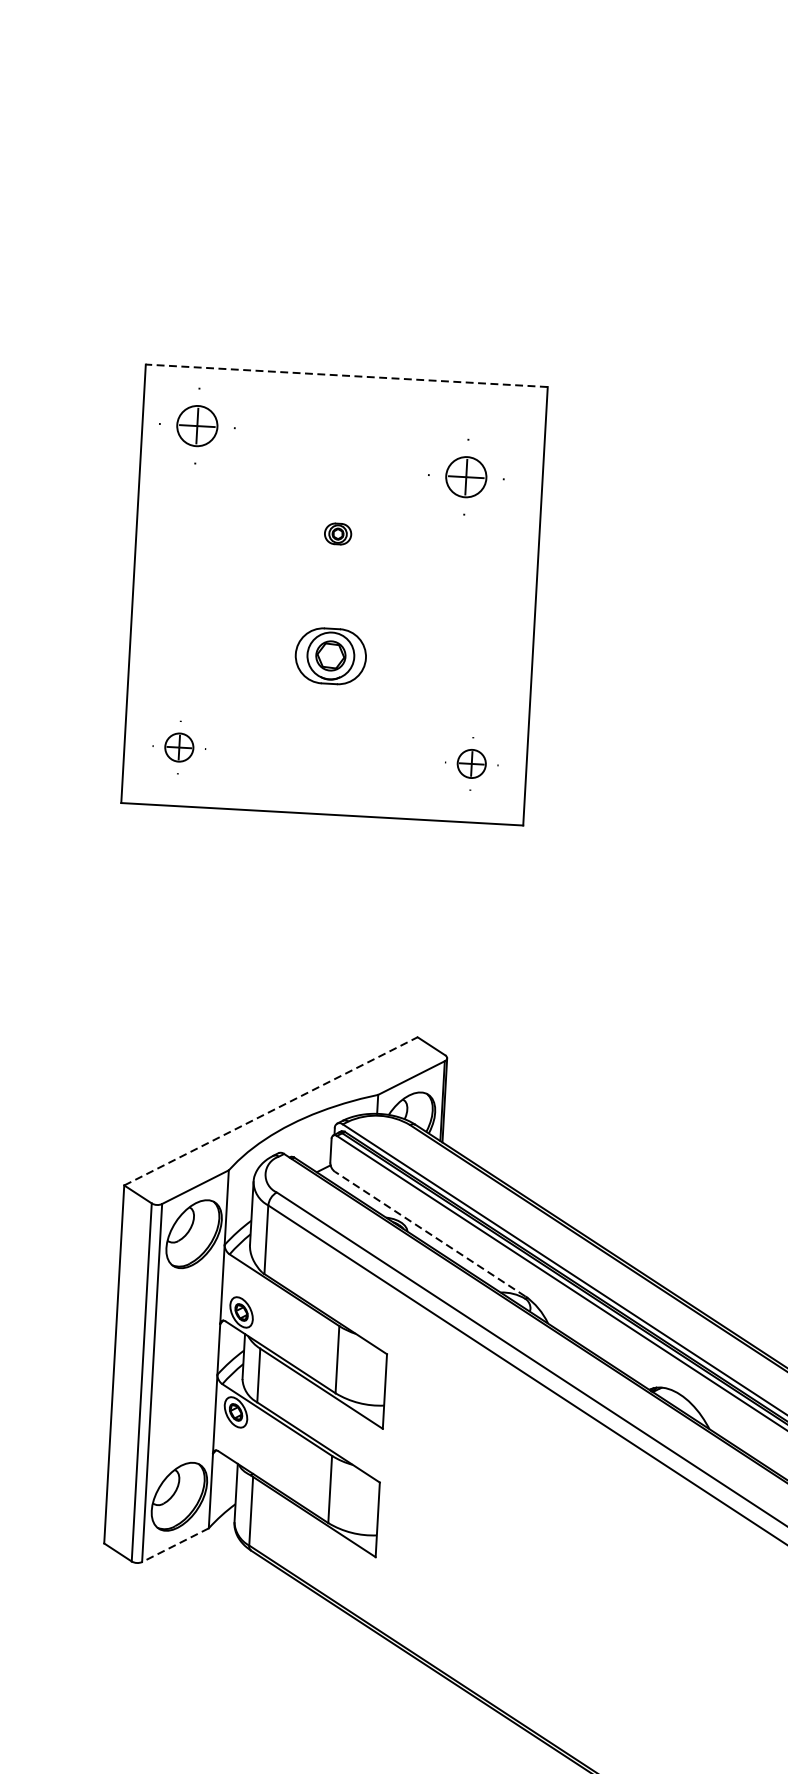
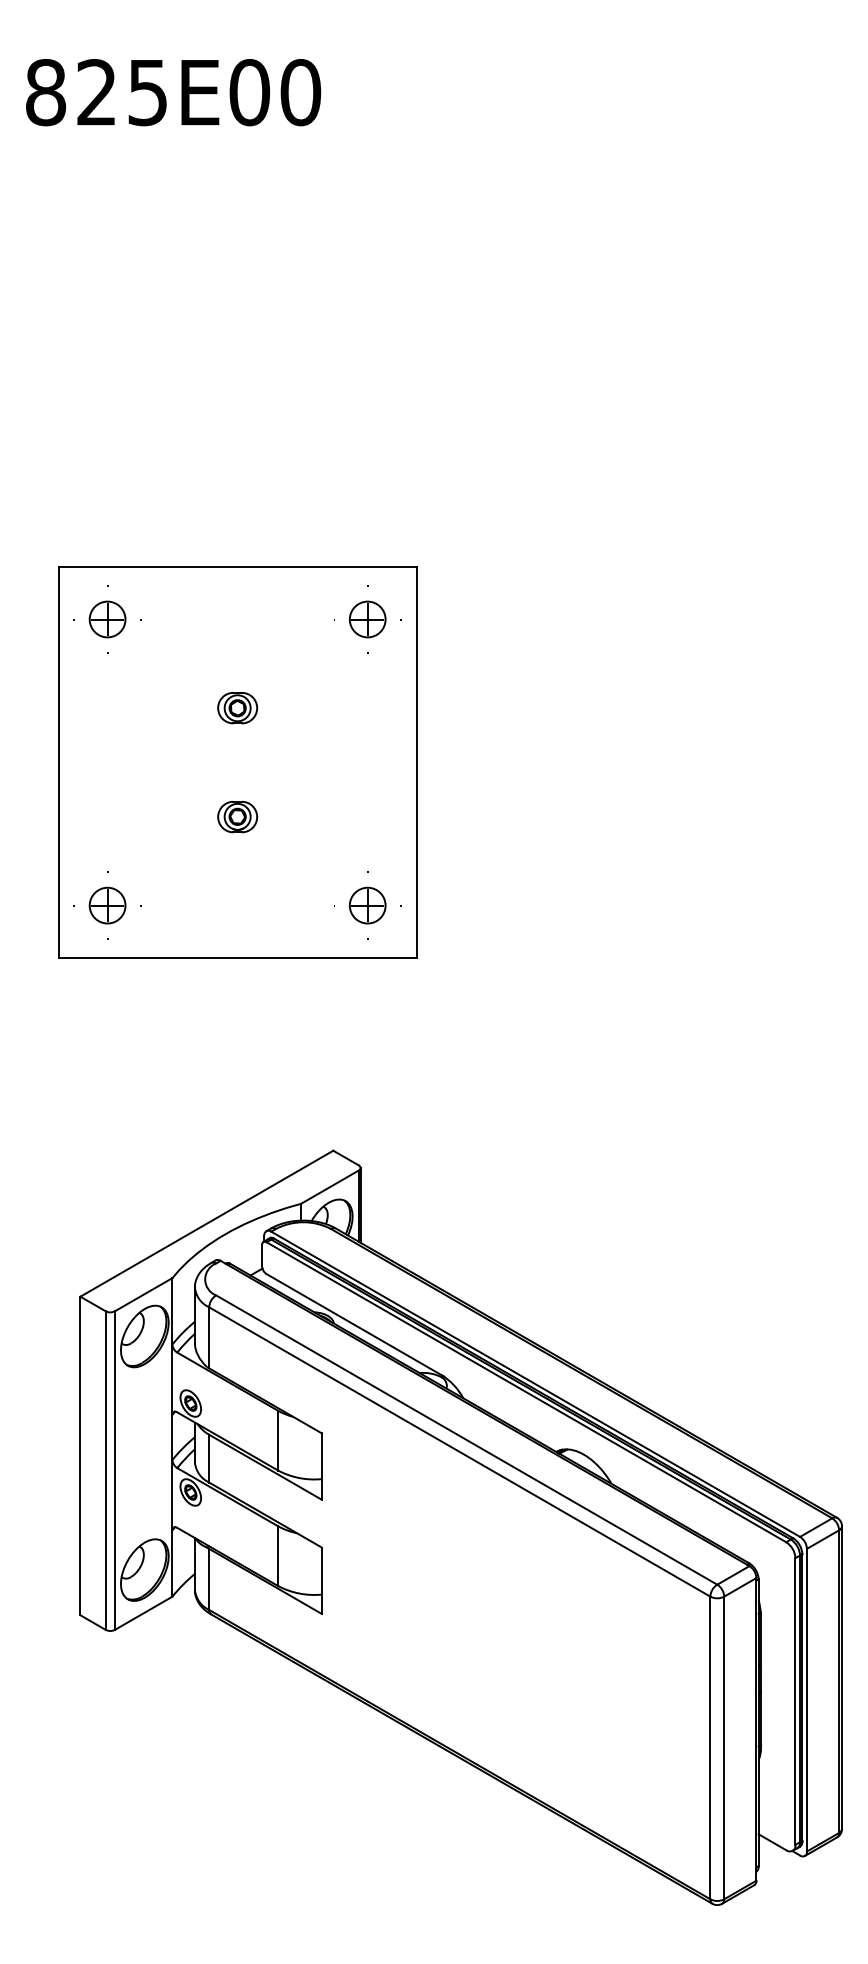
line: (346, 375) -> (237, 567), dashed -> solid
part: (466, 477) -> (367, 619), moved
part: (337, 534) -> (237, 708), size x1.67
part: (330, 655) -> (237, 816), size x0.62
part: (179, 747) -> (107, 905), size x1.43
part: (471, 763) -> (367, 905), size x1.43
line: (271, 1111) -> (207, 1223), dashed -> solid
line: (429, 1233) -> (353, 1324), dashed -> solid
line: (175, 1545) -> (143, 1613), dashed -> solid

